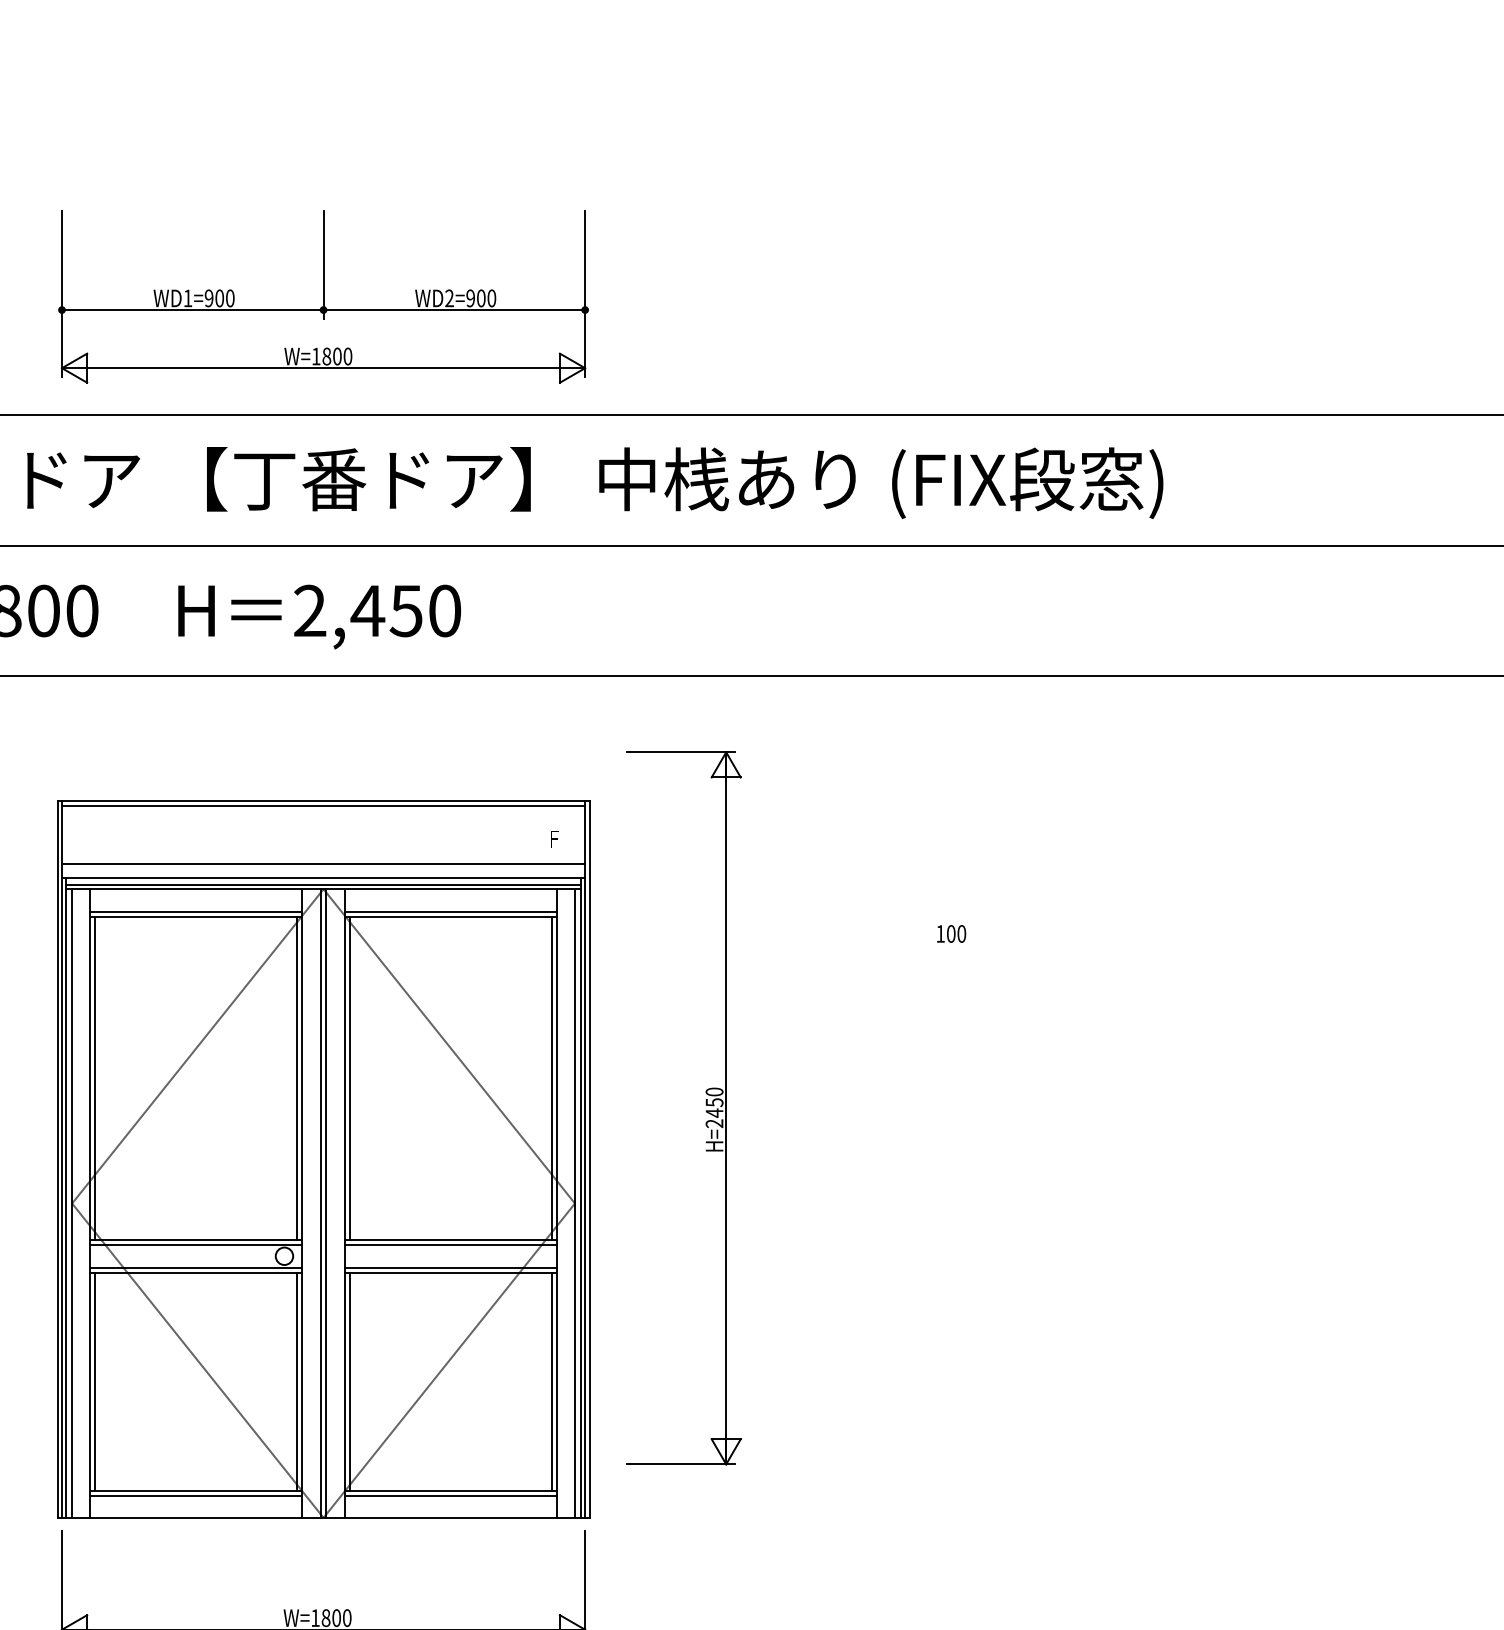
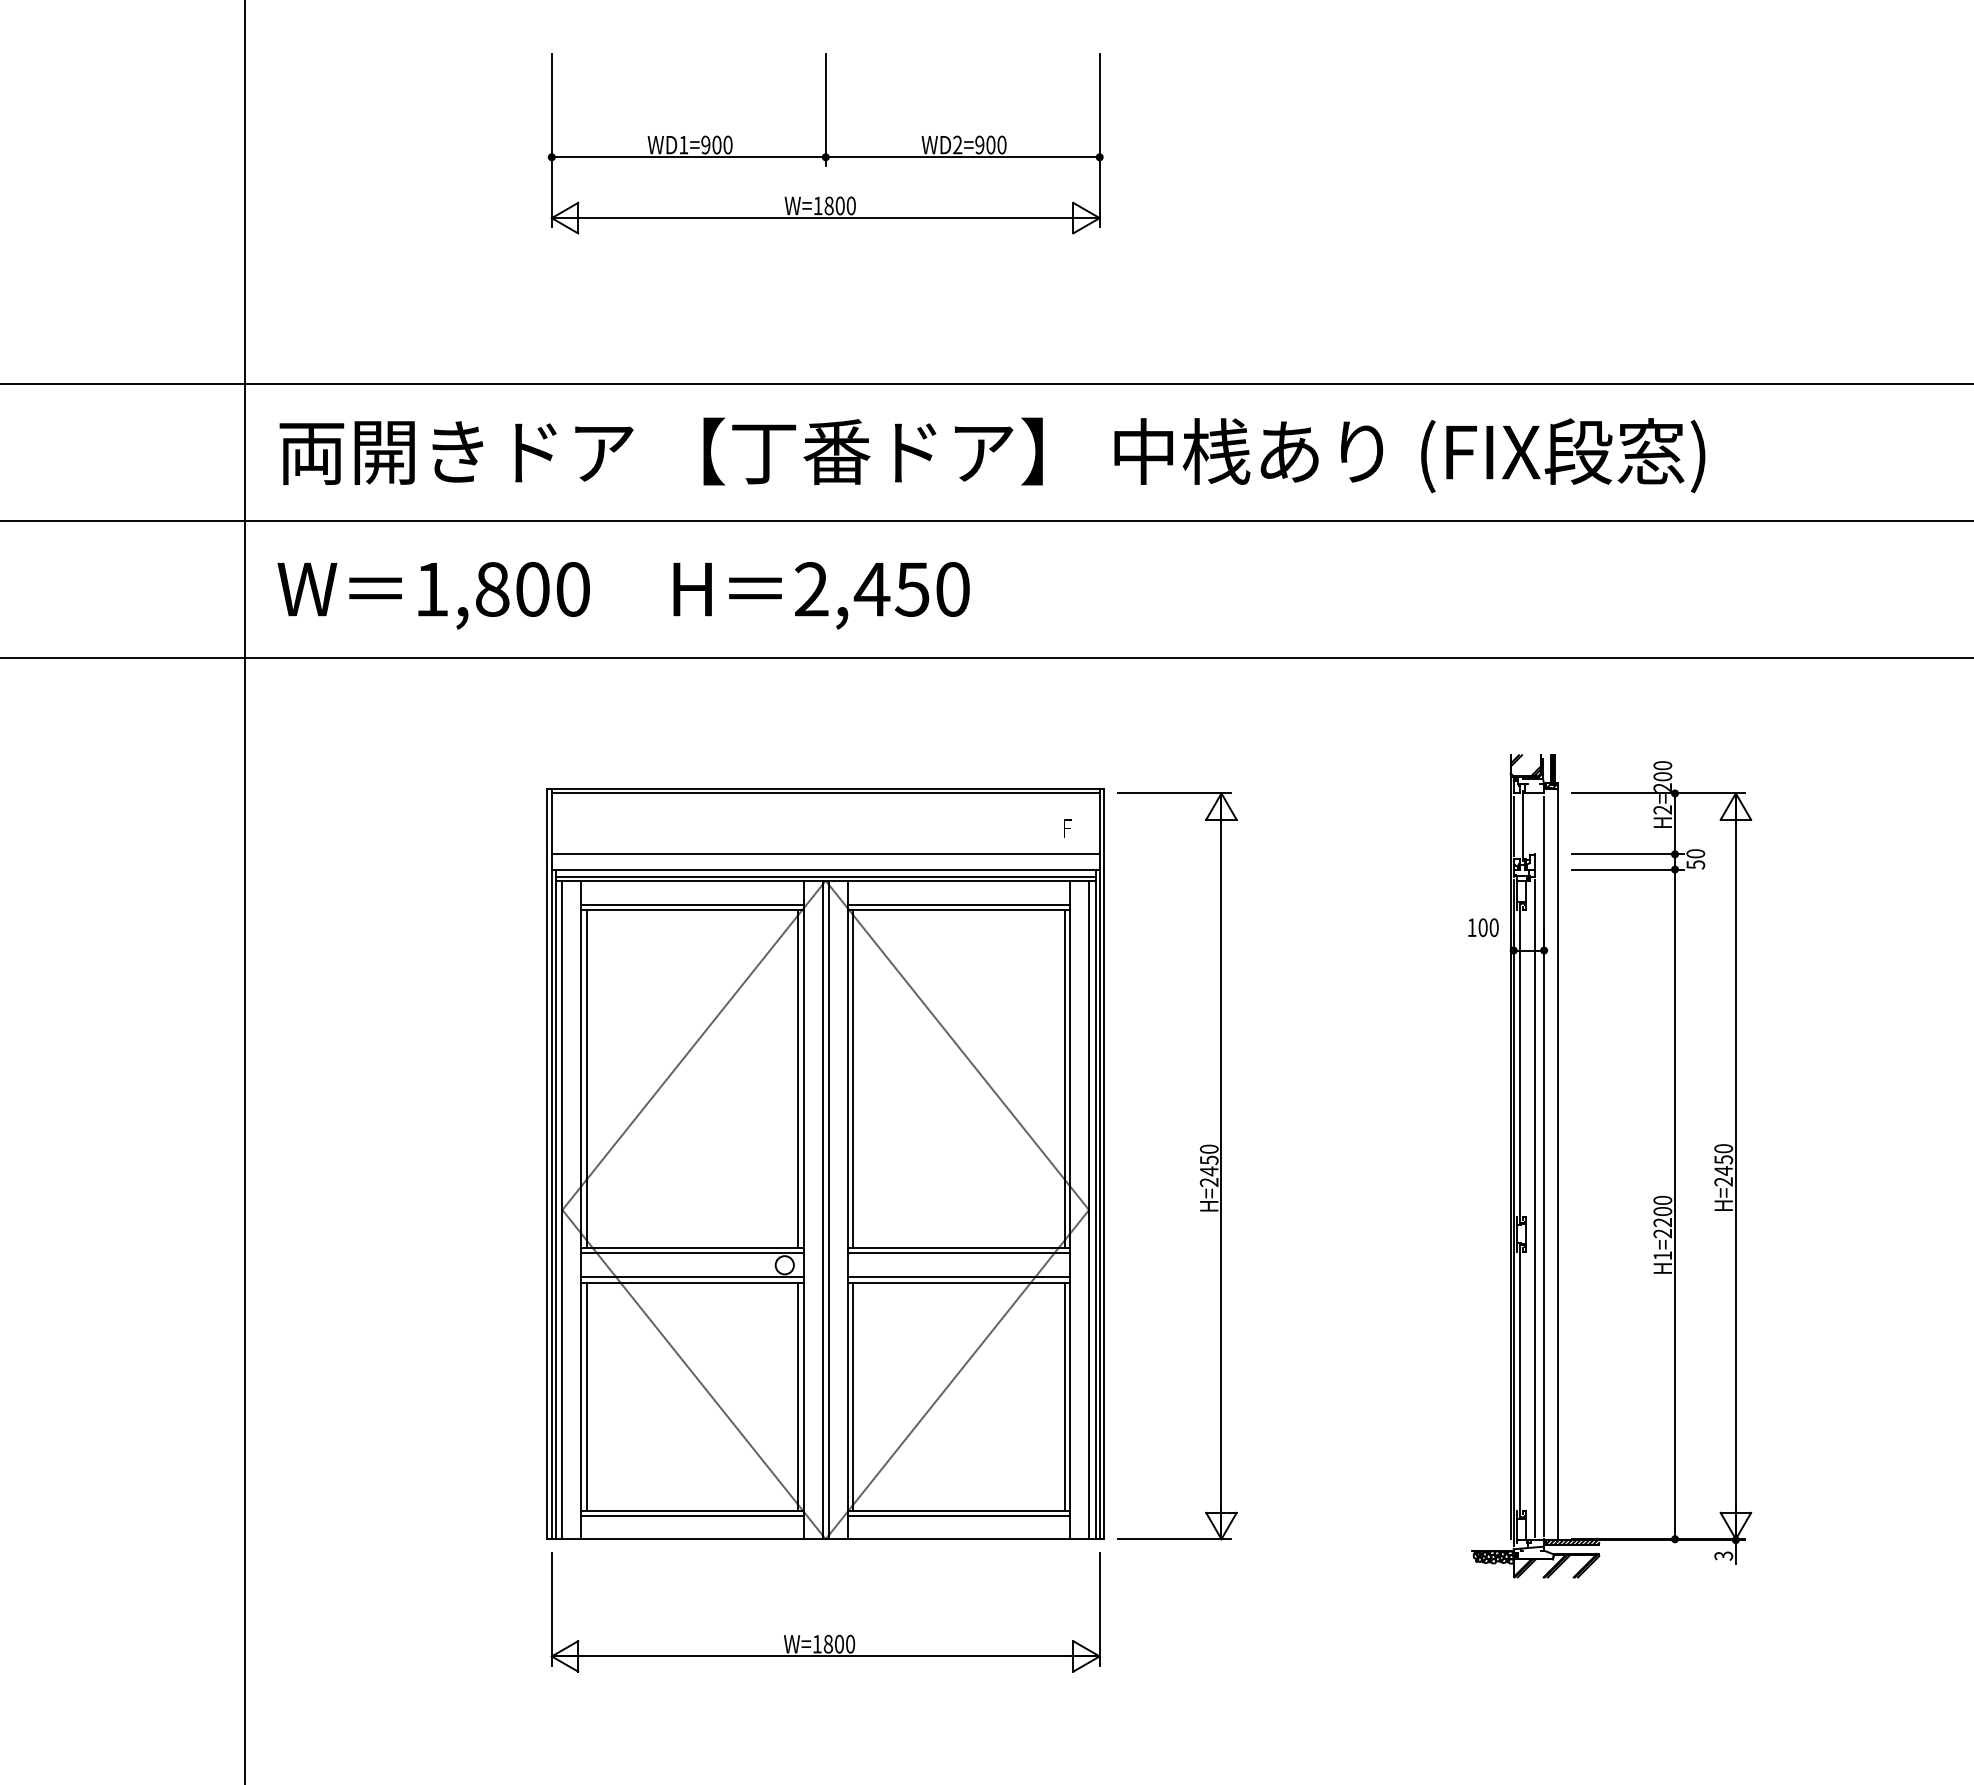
part: (323, 296) -> (825, 143), moved
part: (706, 1110) -> (1200, 1168), moved
part: (1023, 1161) -> (1558, 1166), added

